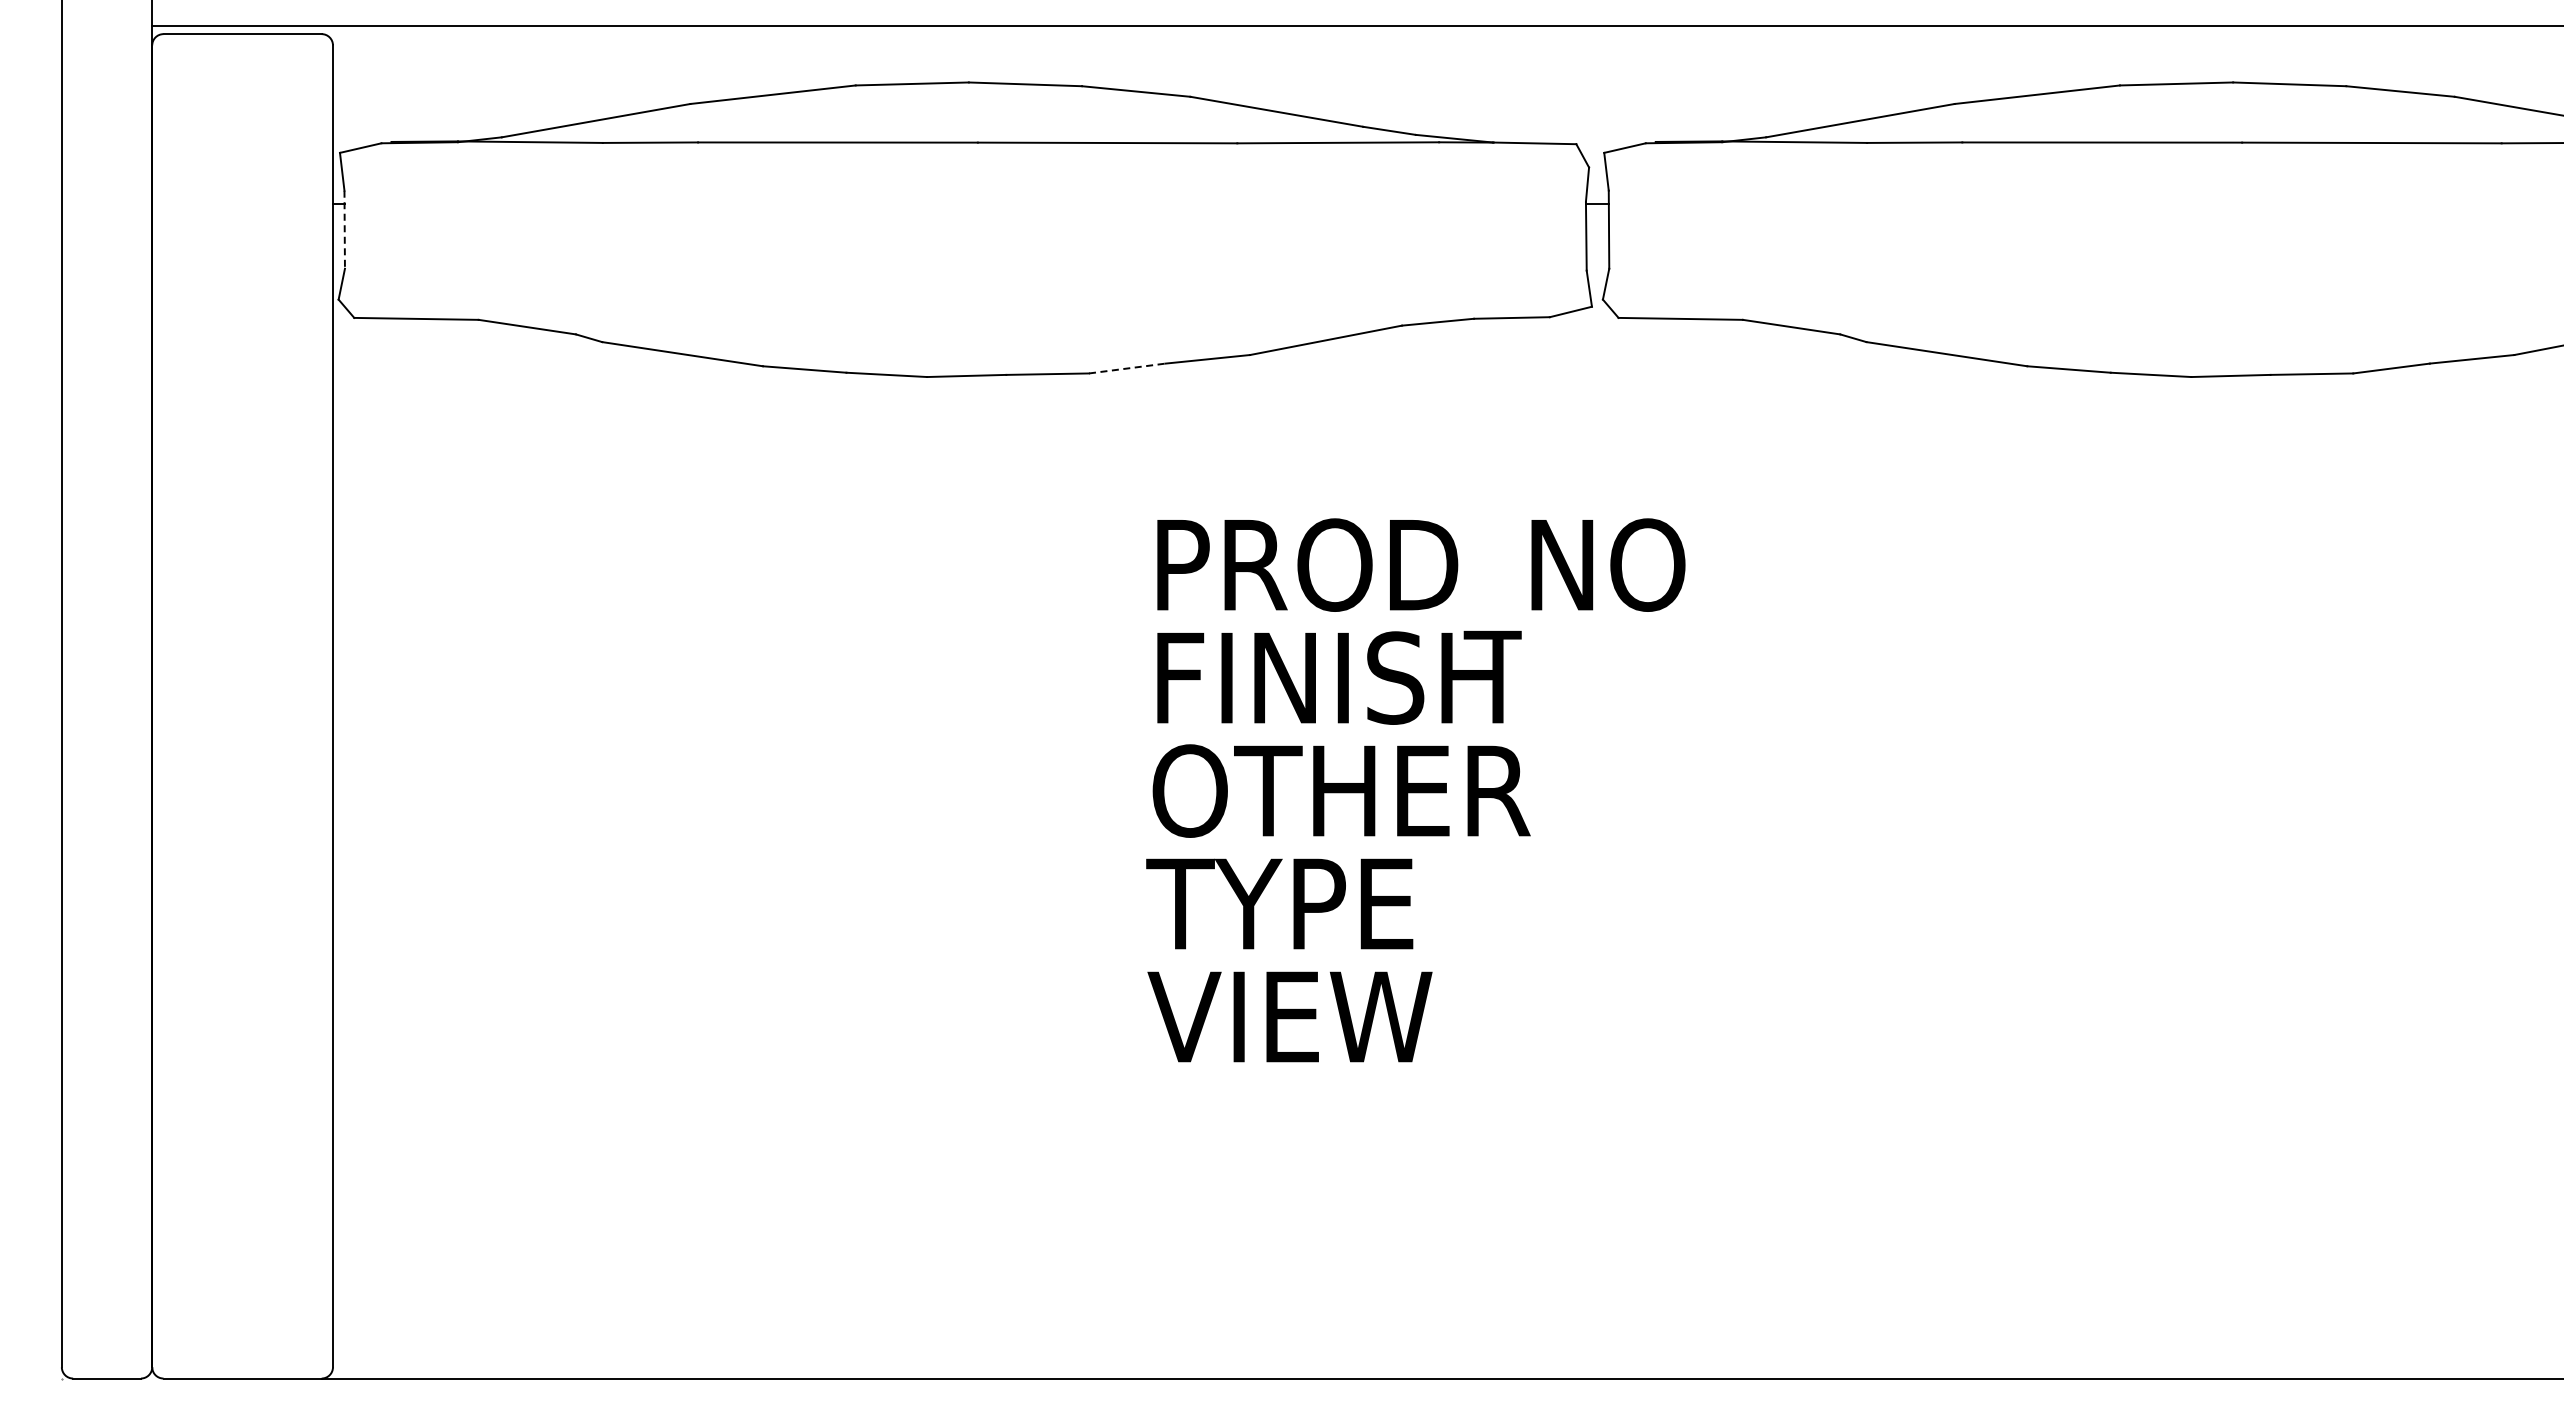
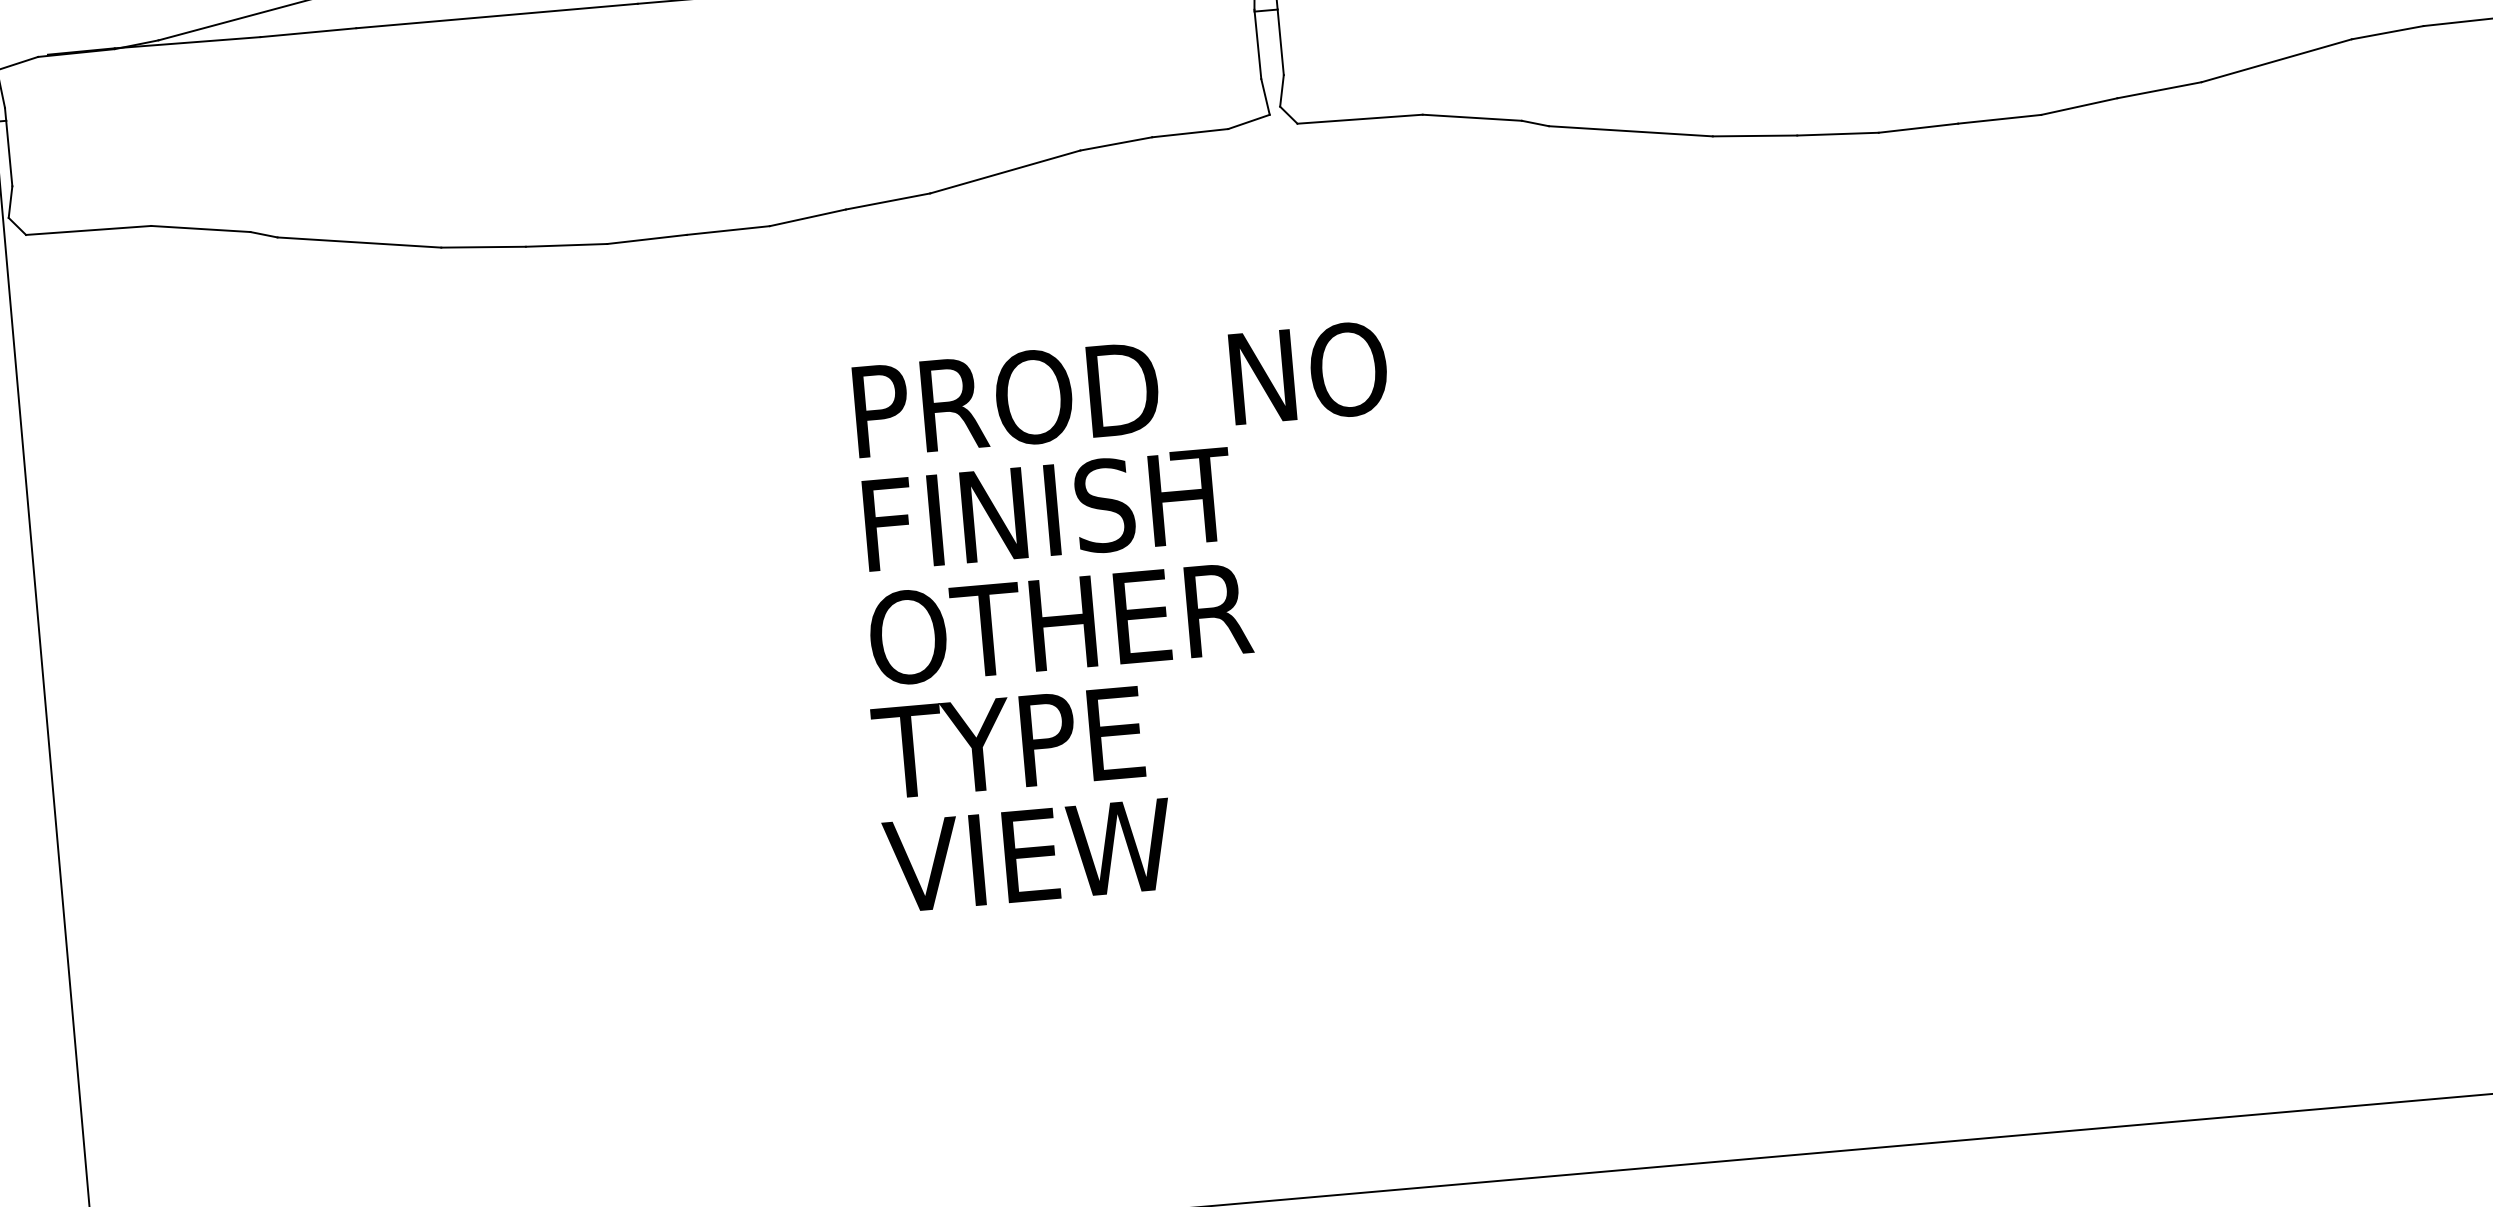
line: (344, 230) -> (8, 147), dashed -> solid
line: (1127, 368) -> (808, 217), dashed -> solid

